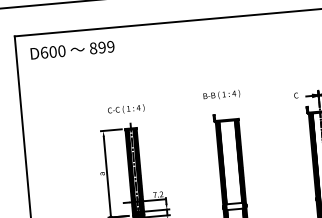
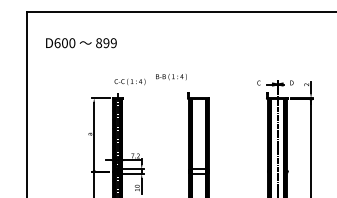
text: (72, 50) -> (81, 43), moved
text: (221, 95) -> (171, 77), moved
text: (125, 108) -> (129, 81), moved

